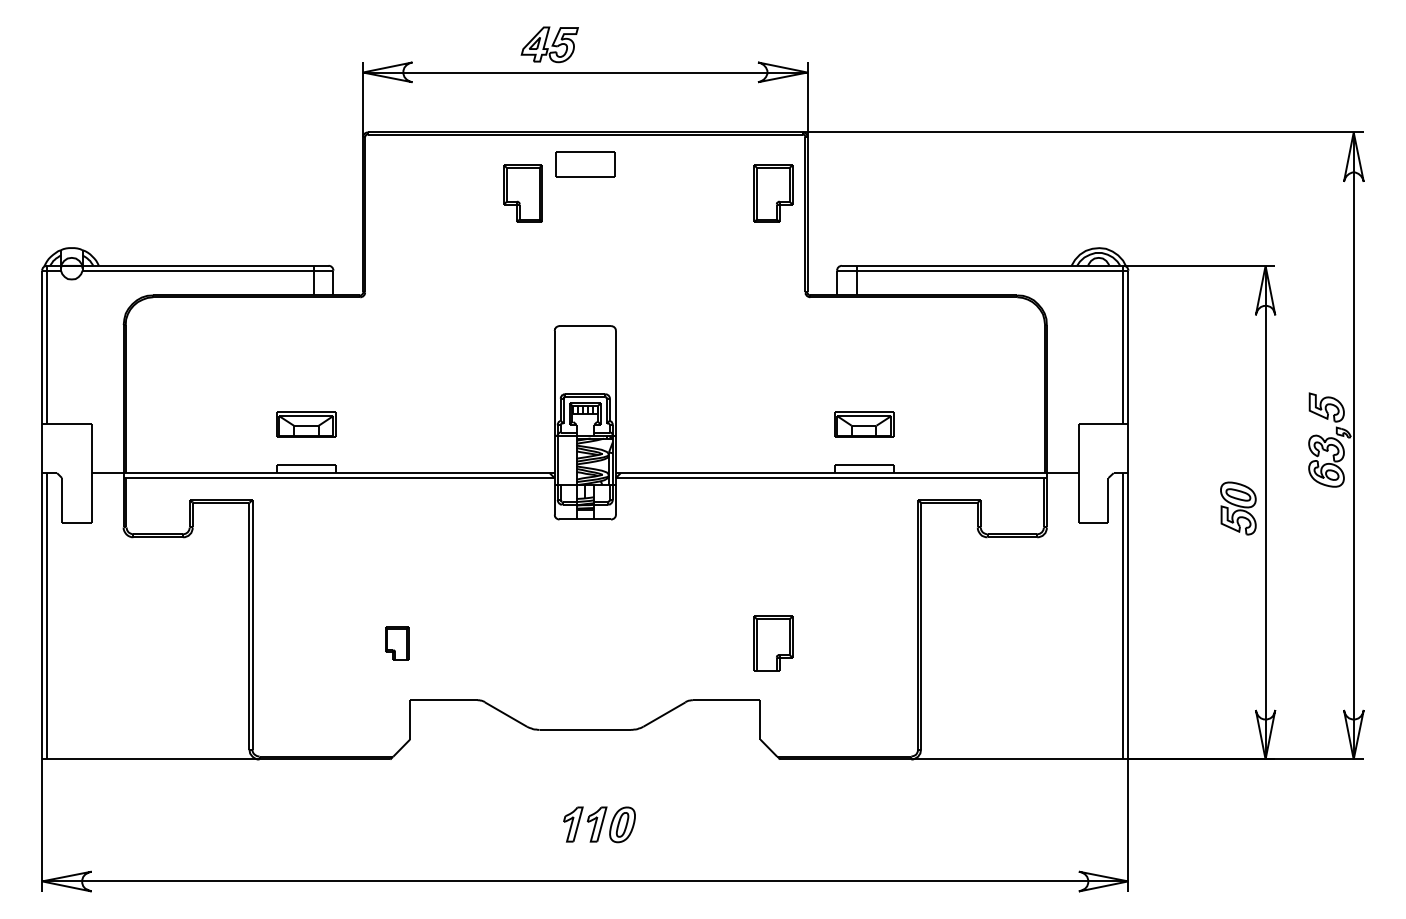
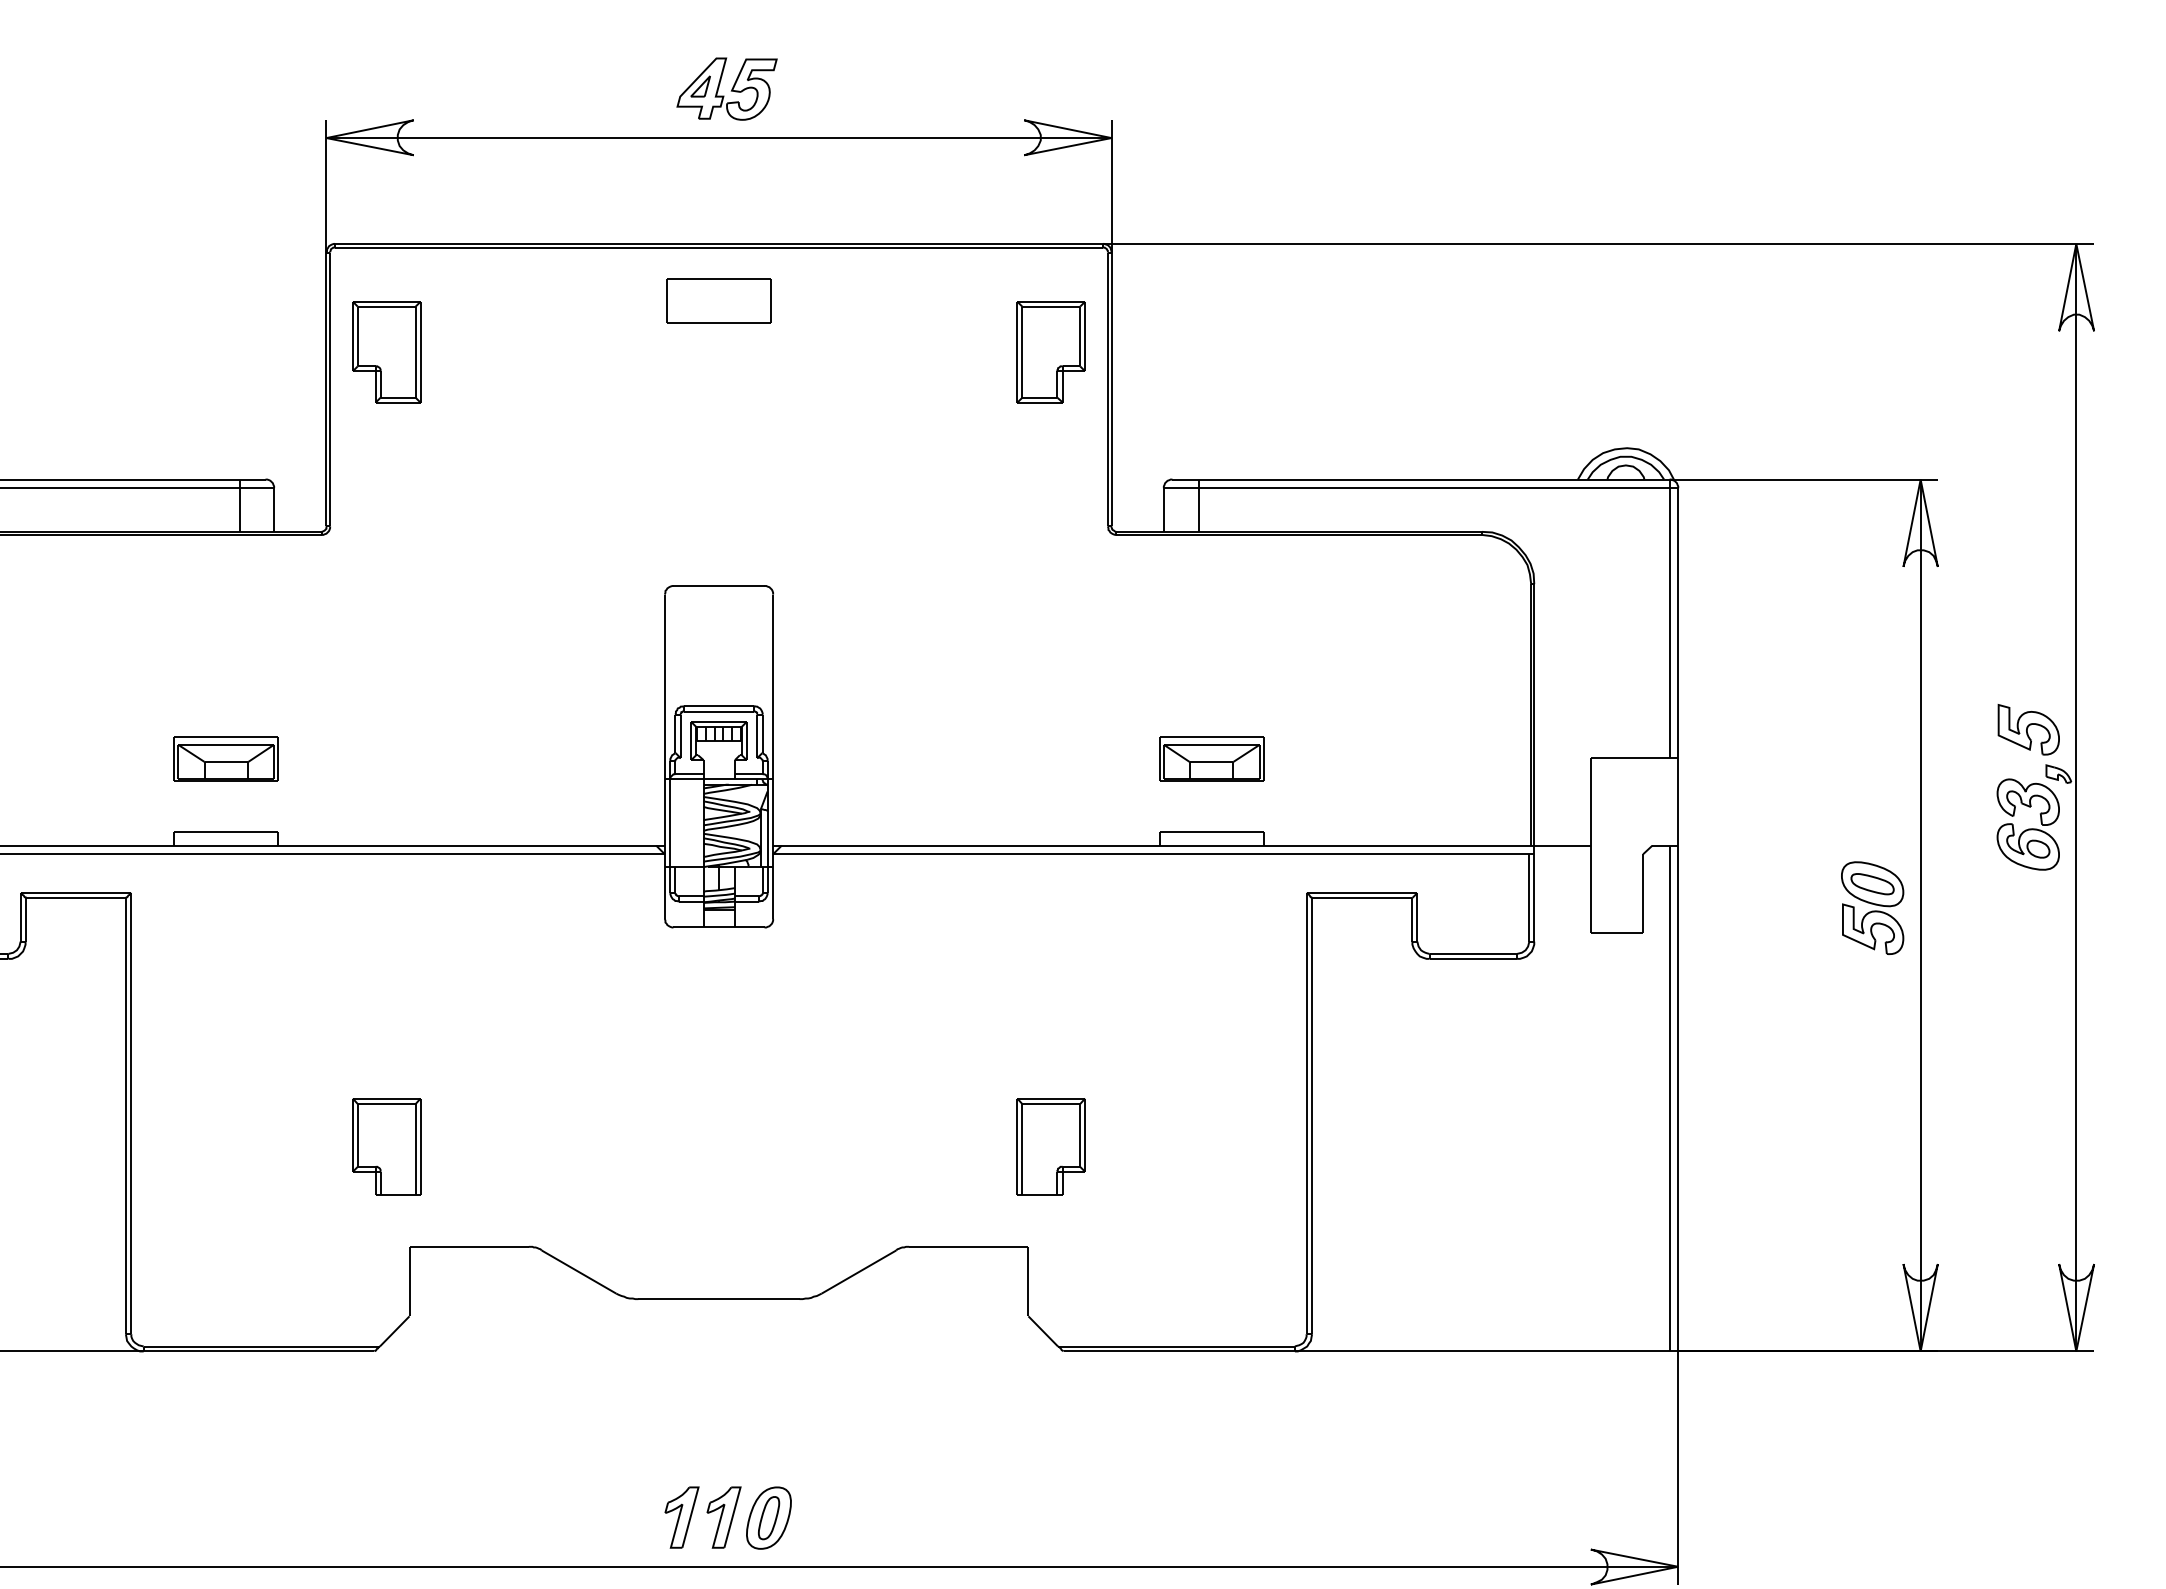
part: (549, 44) -> (726, 88), moved
part: (522, 193) -> (385, 351), moved
part: (396, 643) -> (385, 1146), size x1.67
part: (599, 824) -> (728, 1517), moved

